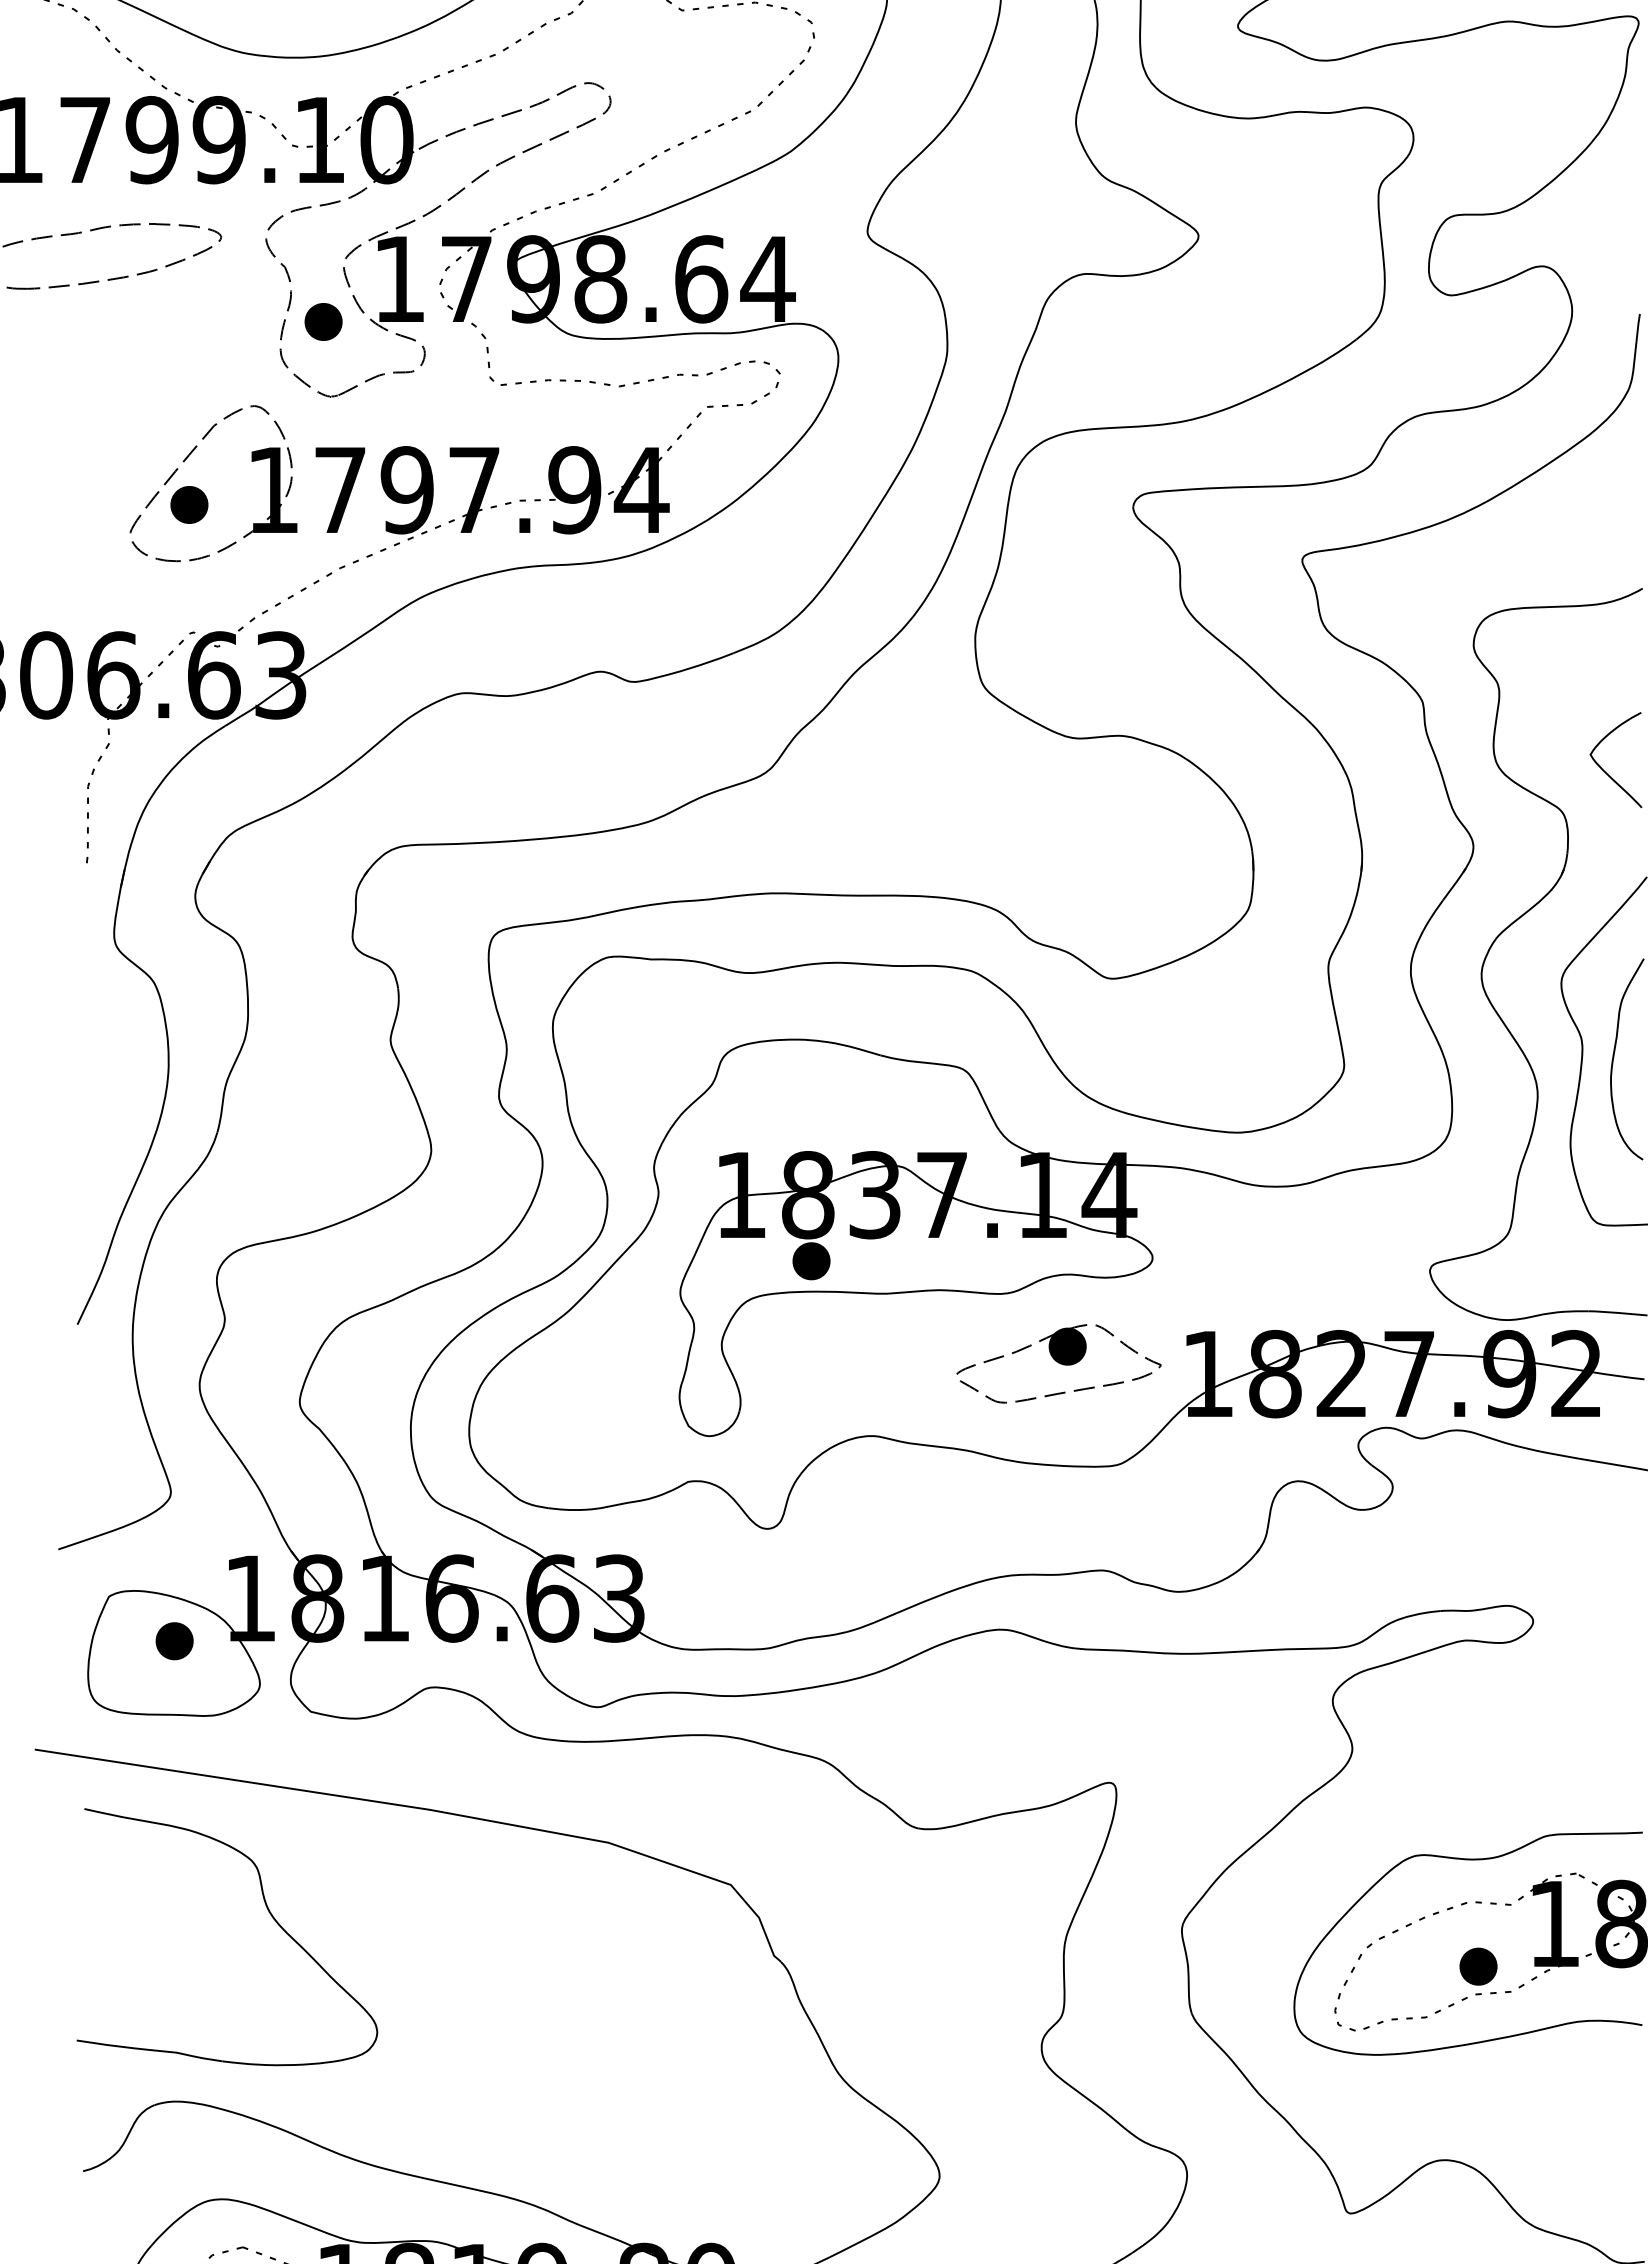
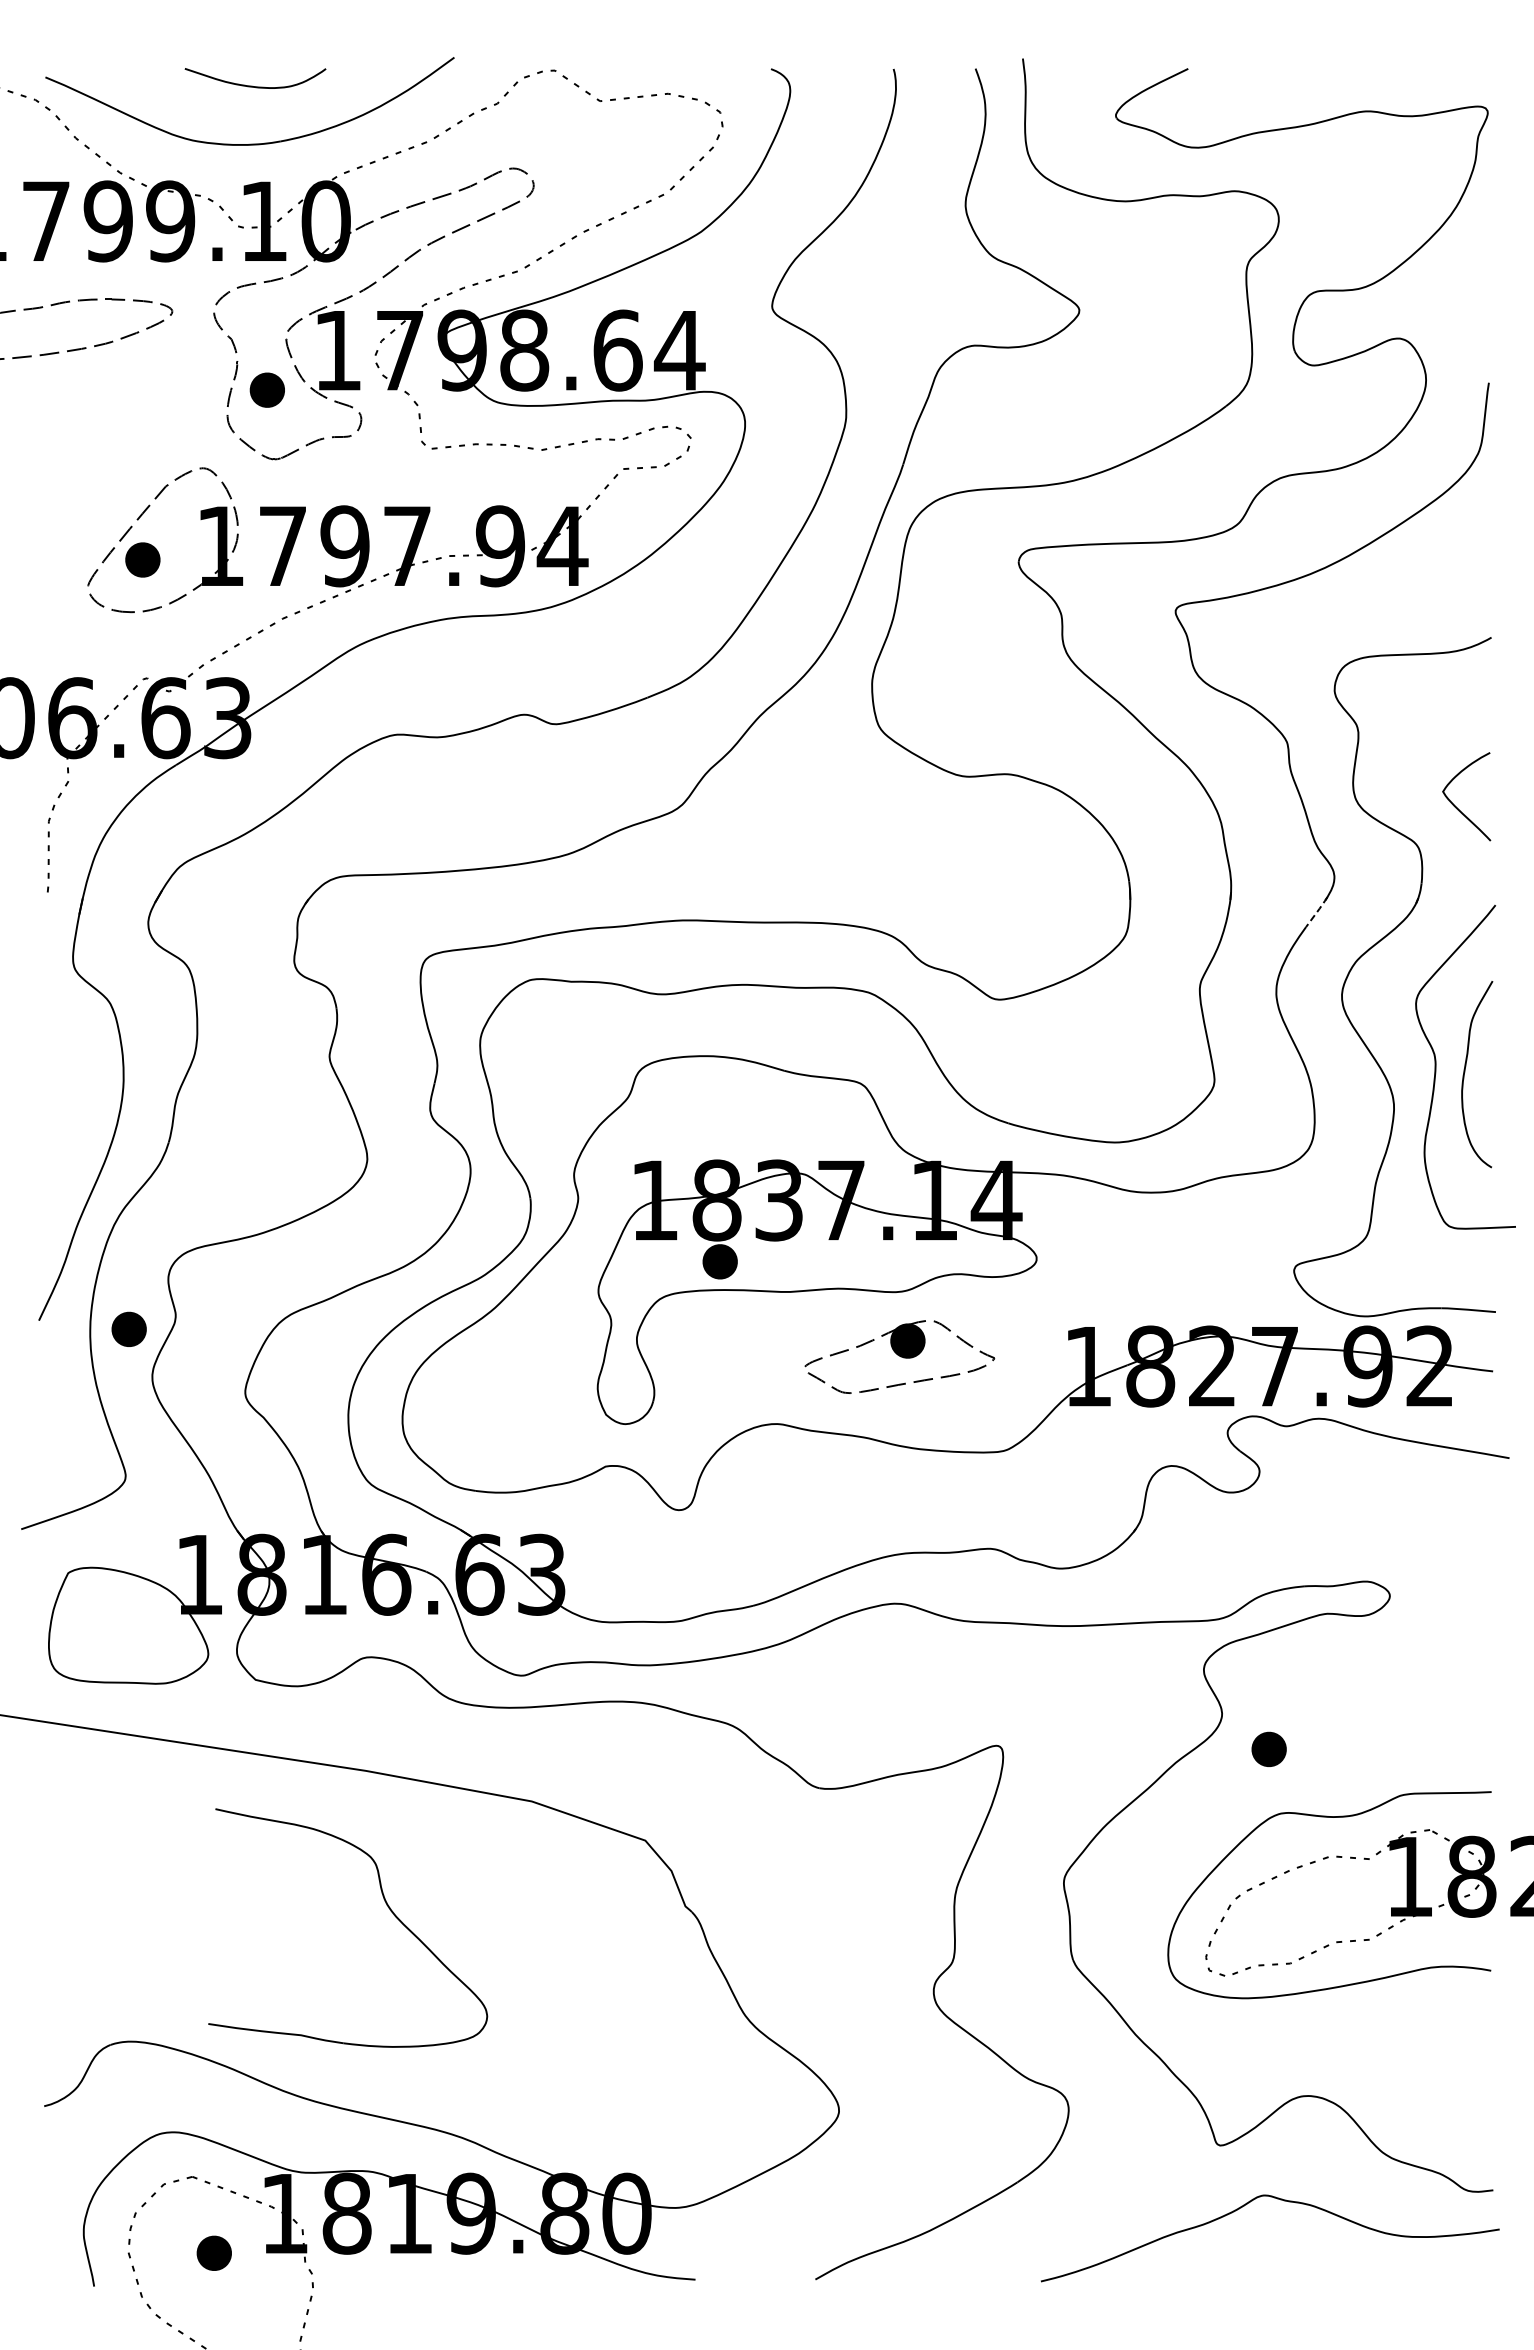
line: (1455, 883) -> (1317, 911), solid -> dashed
part: (1058, 1363) -> (899, 1356), moved
part: (173, 1640) -> (128, 1328), moved
part: (268, 1912) -> (386, 1905), moved
part: (1477, 1965) -> (1268, 1748), moved

